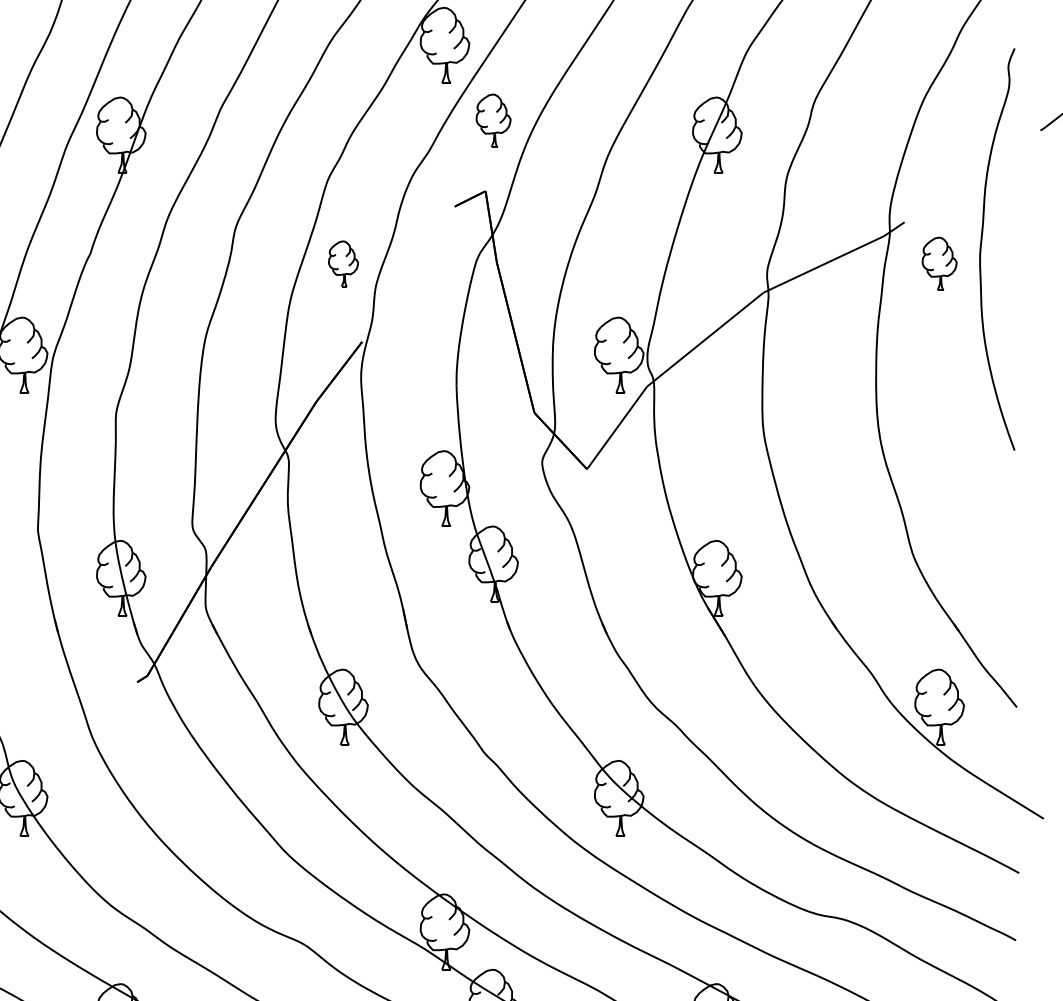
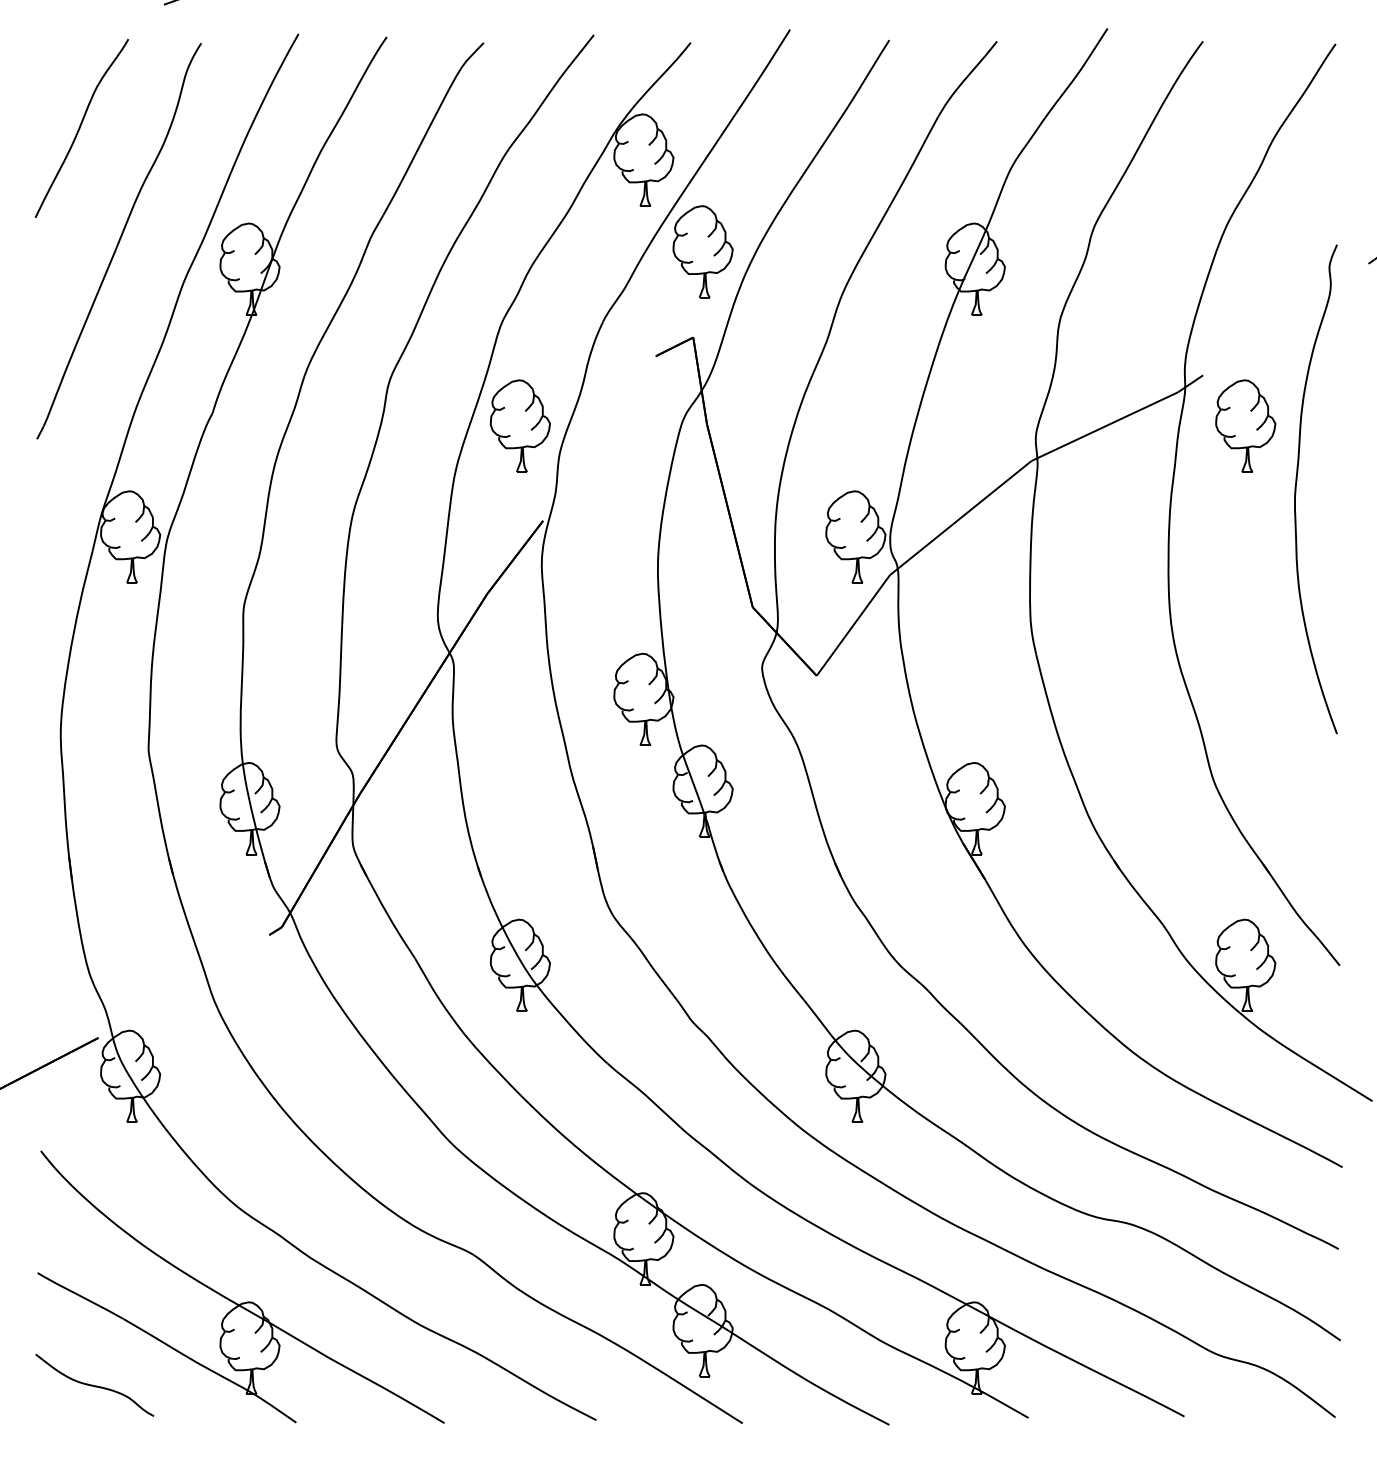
part: (493, 120) -> (702, 251), size x1.43
curve: (981, 249) -> (1296, 489), moved
part: (343, 263) -> (520, 425), size x1.67
part: (939, 263) -> (1245, 425), size x1.43

